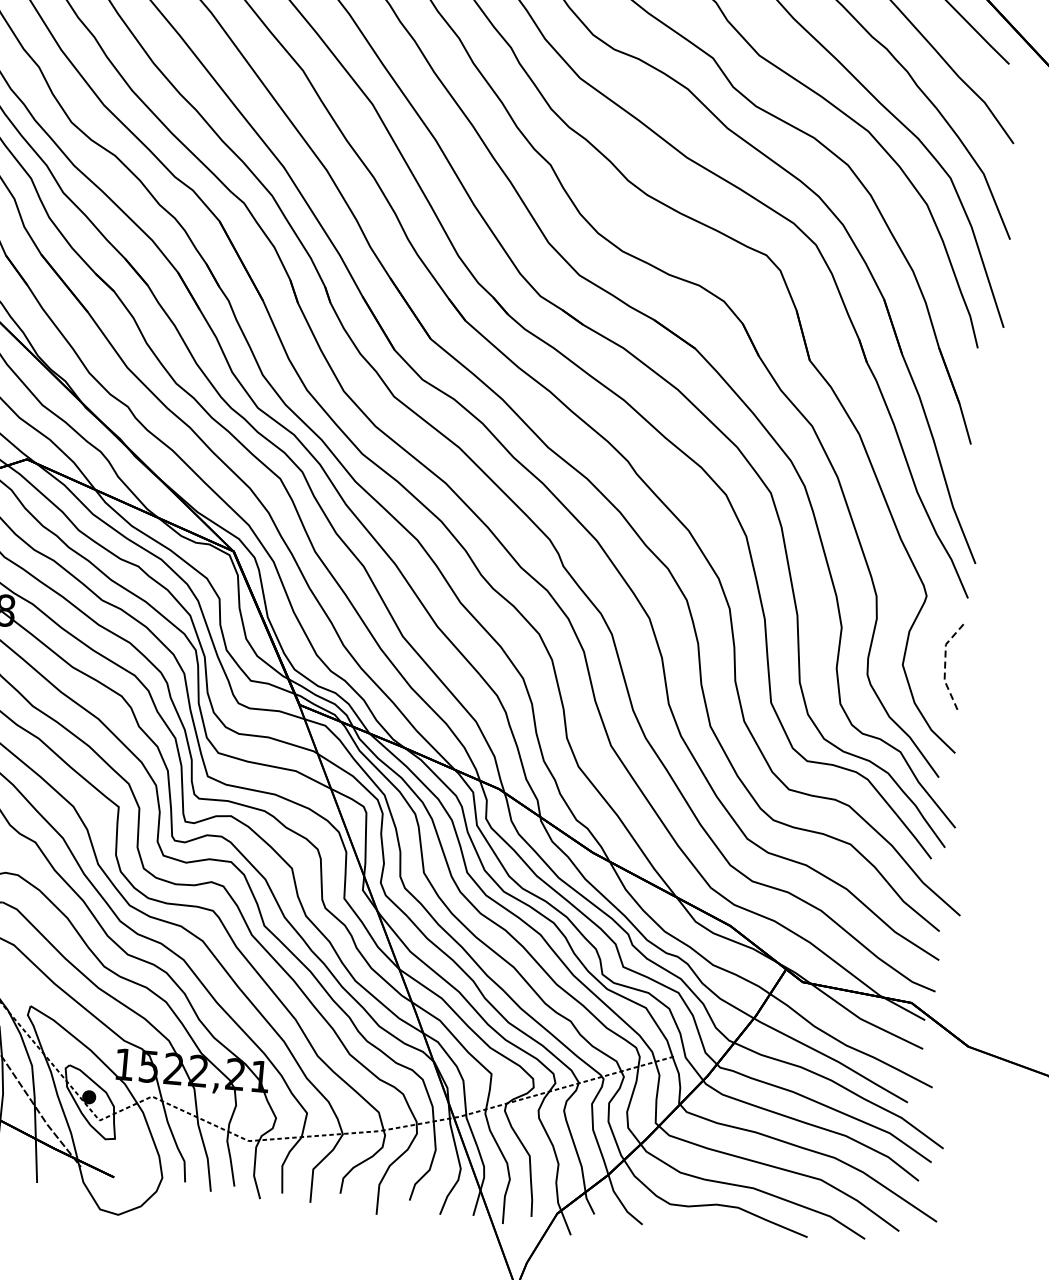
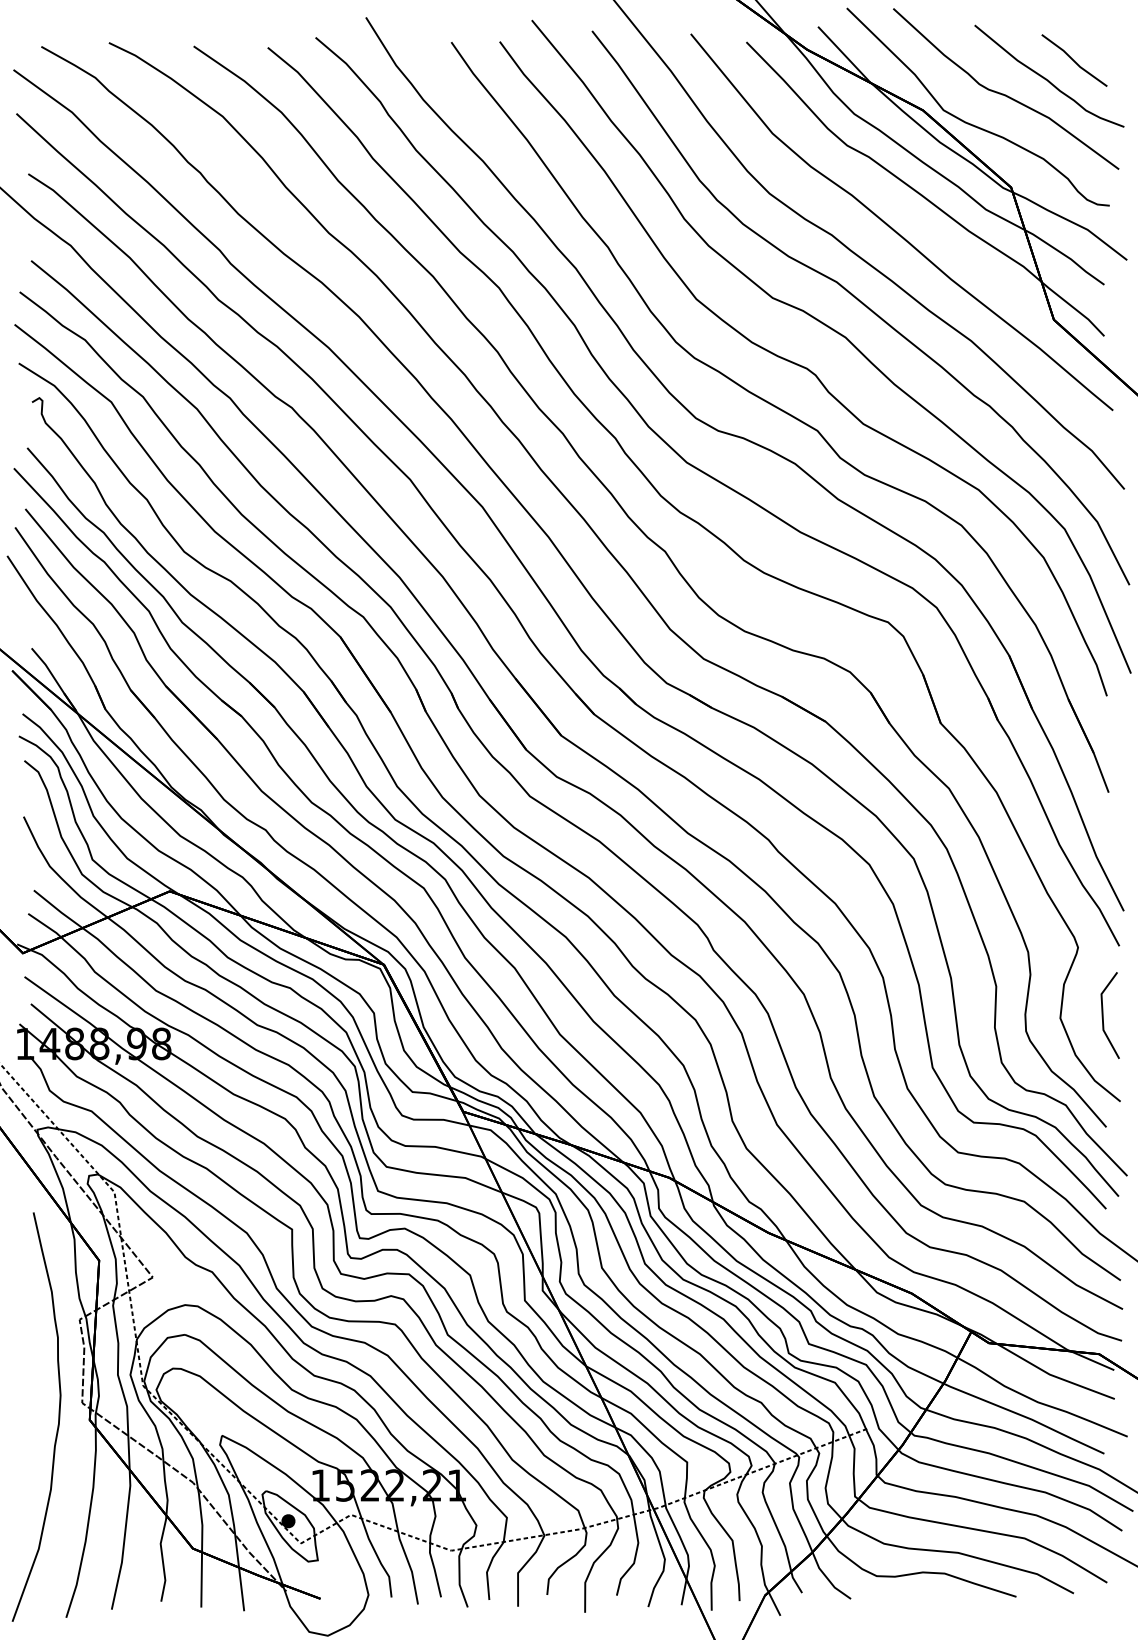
line: (944, 665) -> (1102, 1015), dashed -> solid

